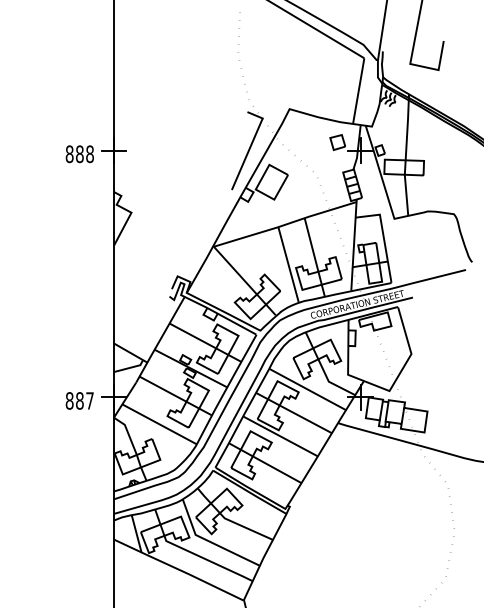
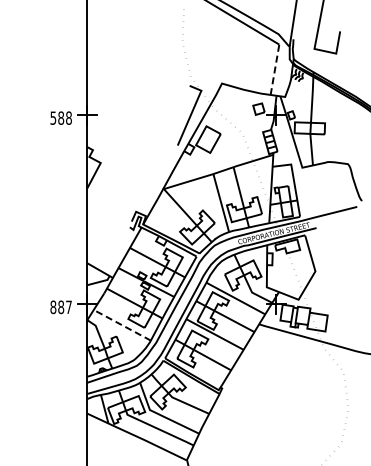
line: (358, 90) -> (274, 69), solid -> dashed
text: (69, 153) -> (53, 117), 888 -> 588
line: (158, 424) -> (121, 325), solid -> dashed

